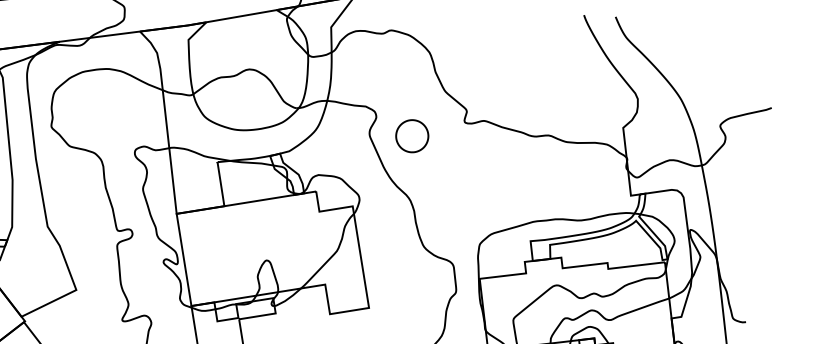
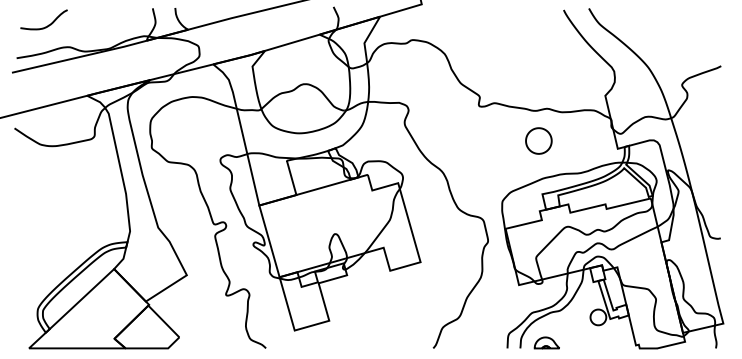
part: (411, 135) -> (538, 140), moved

